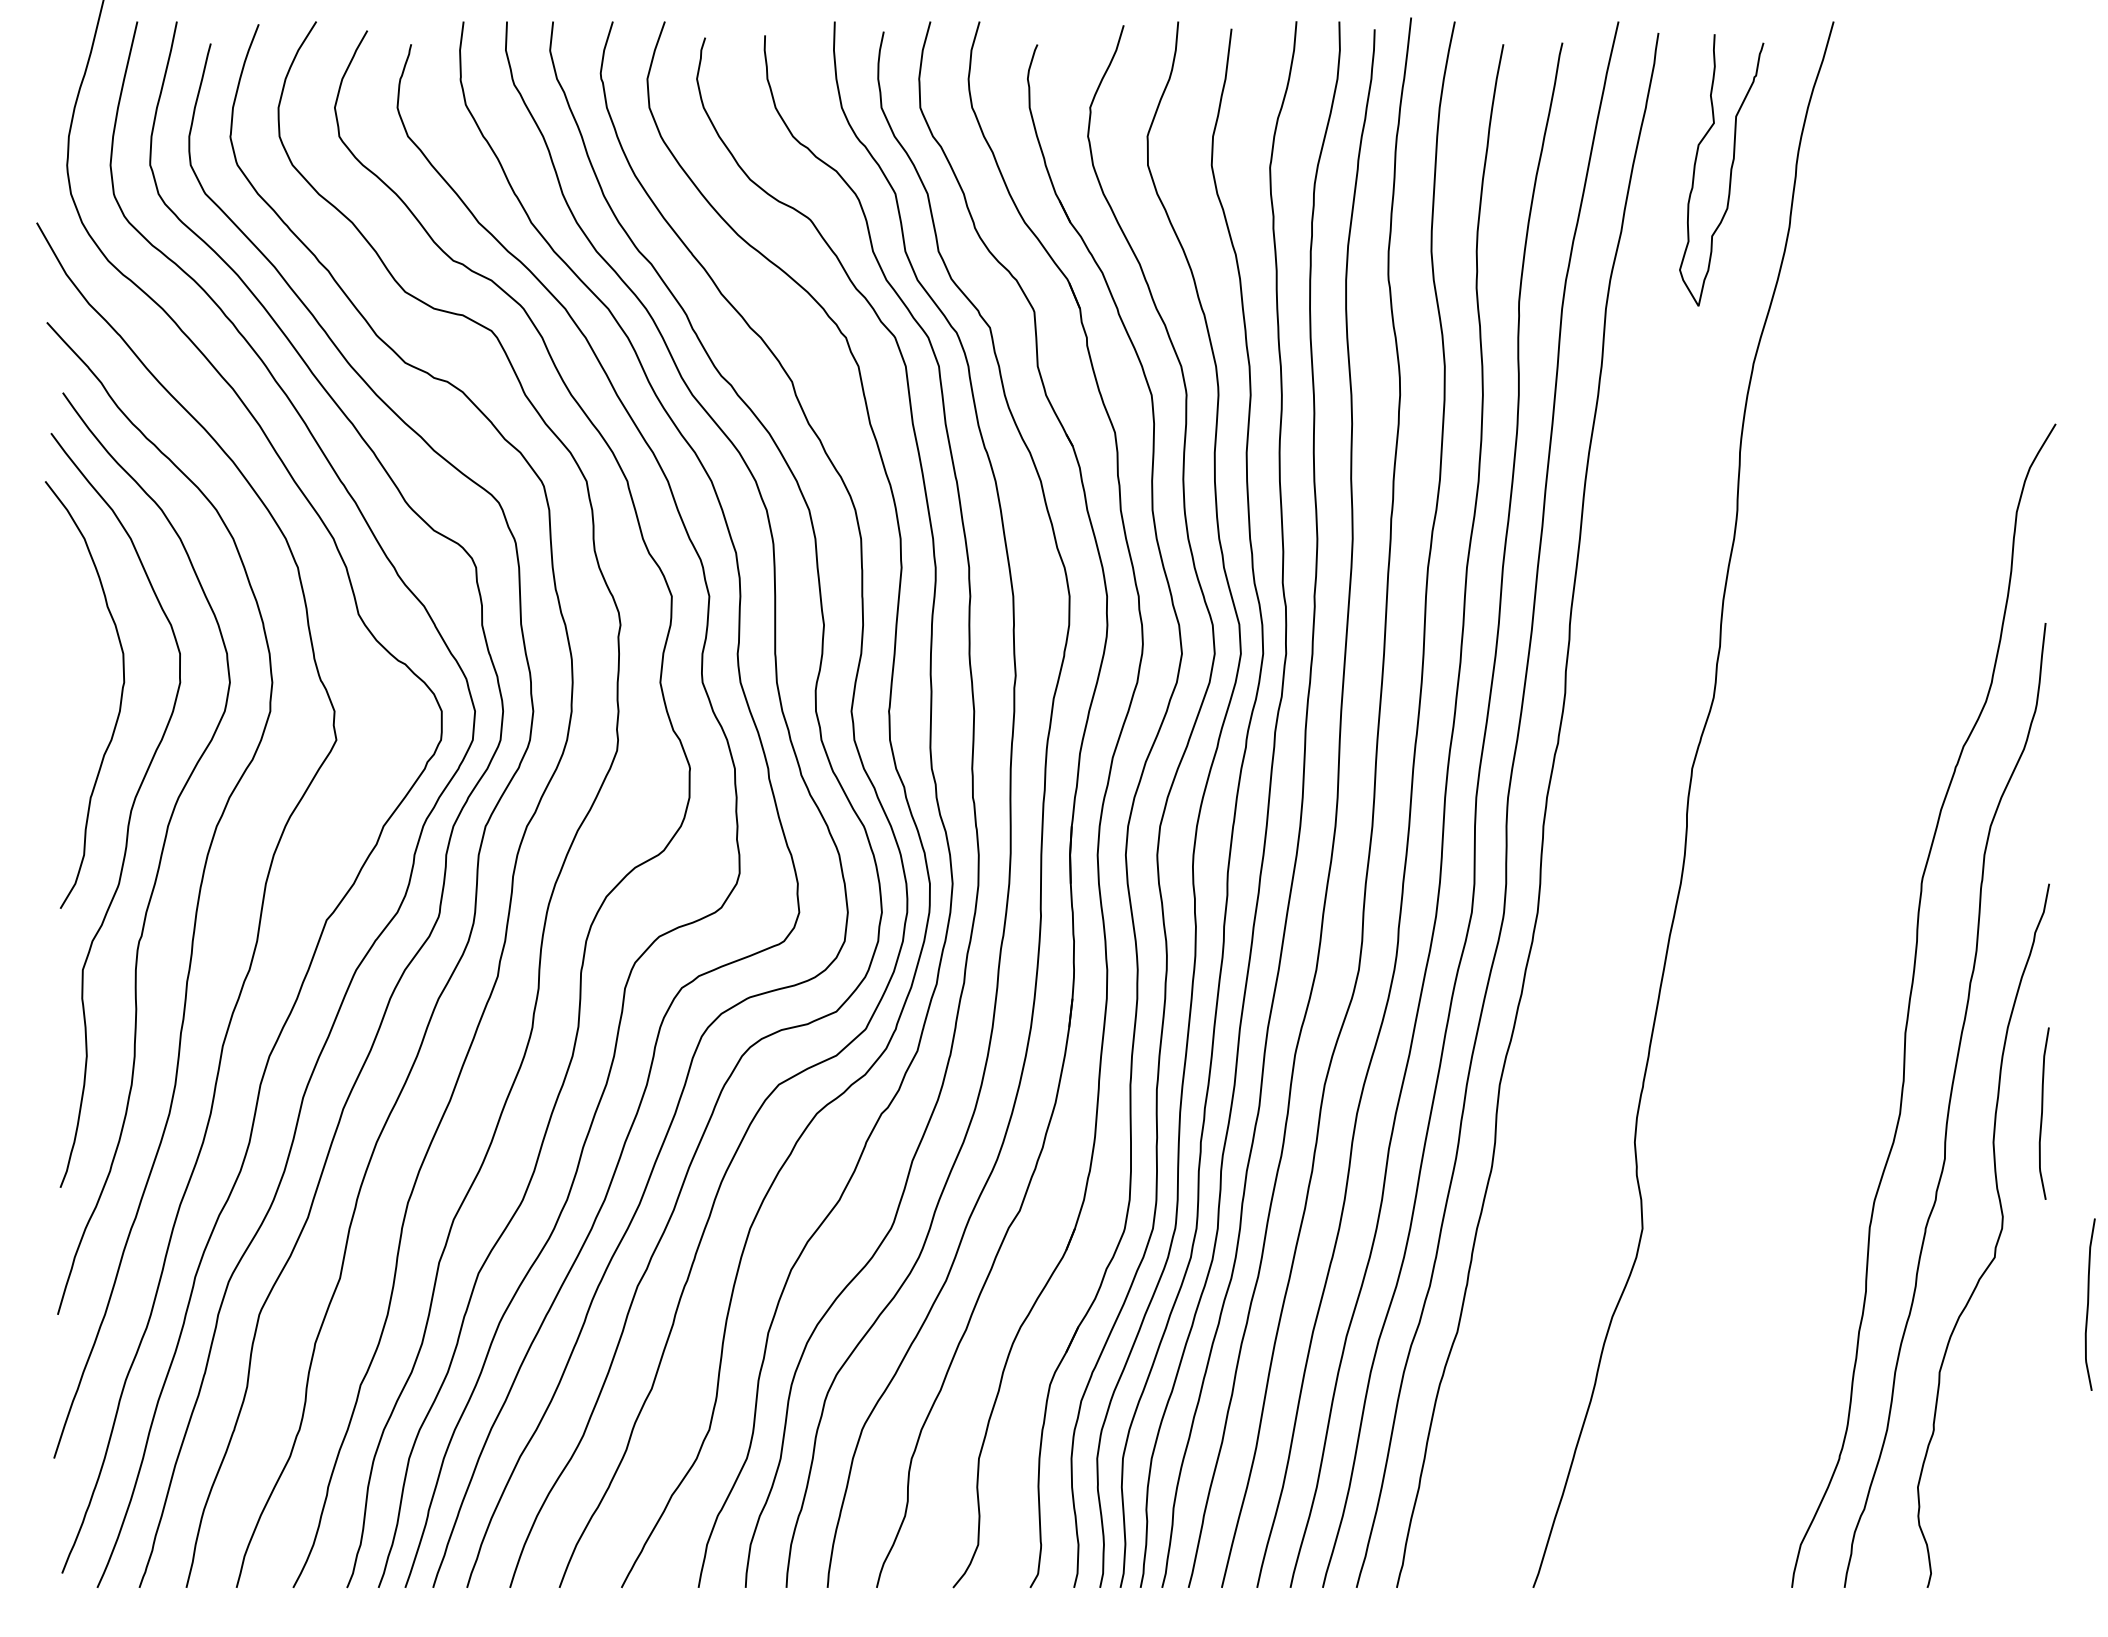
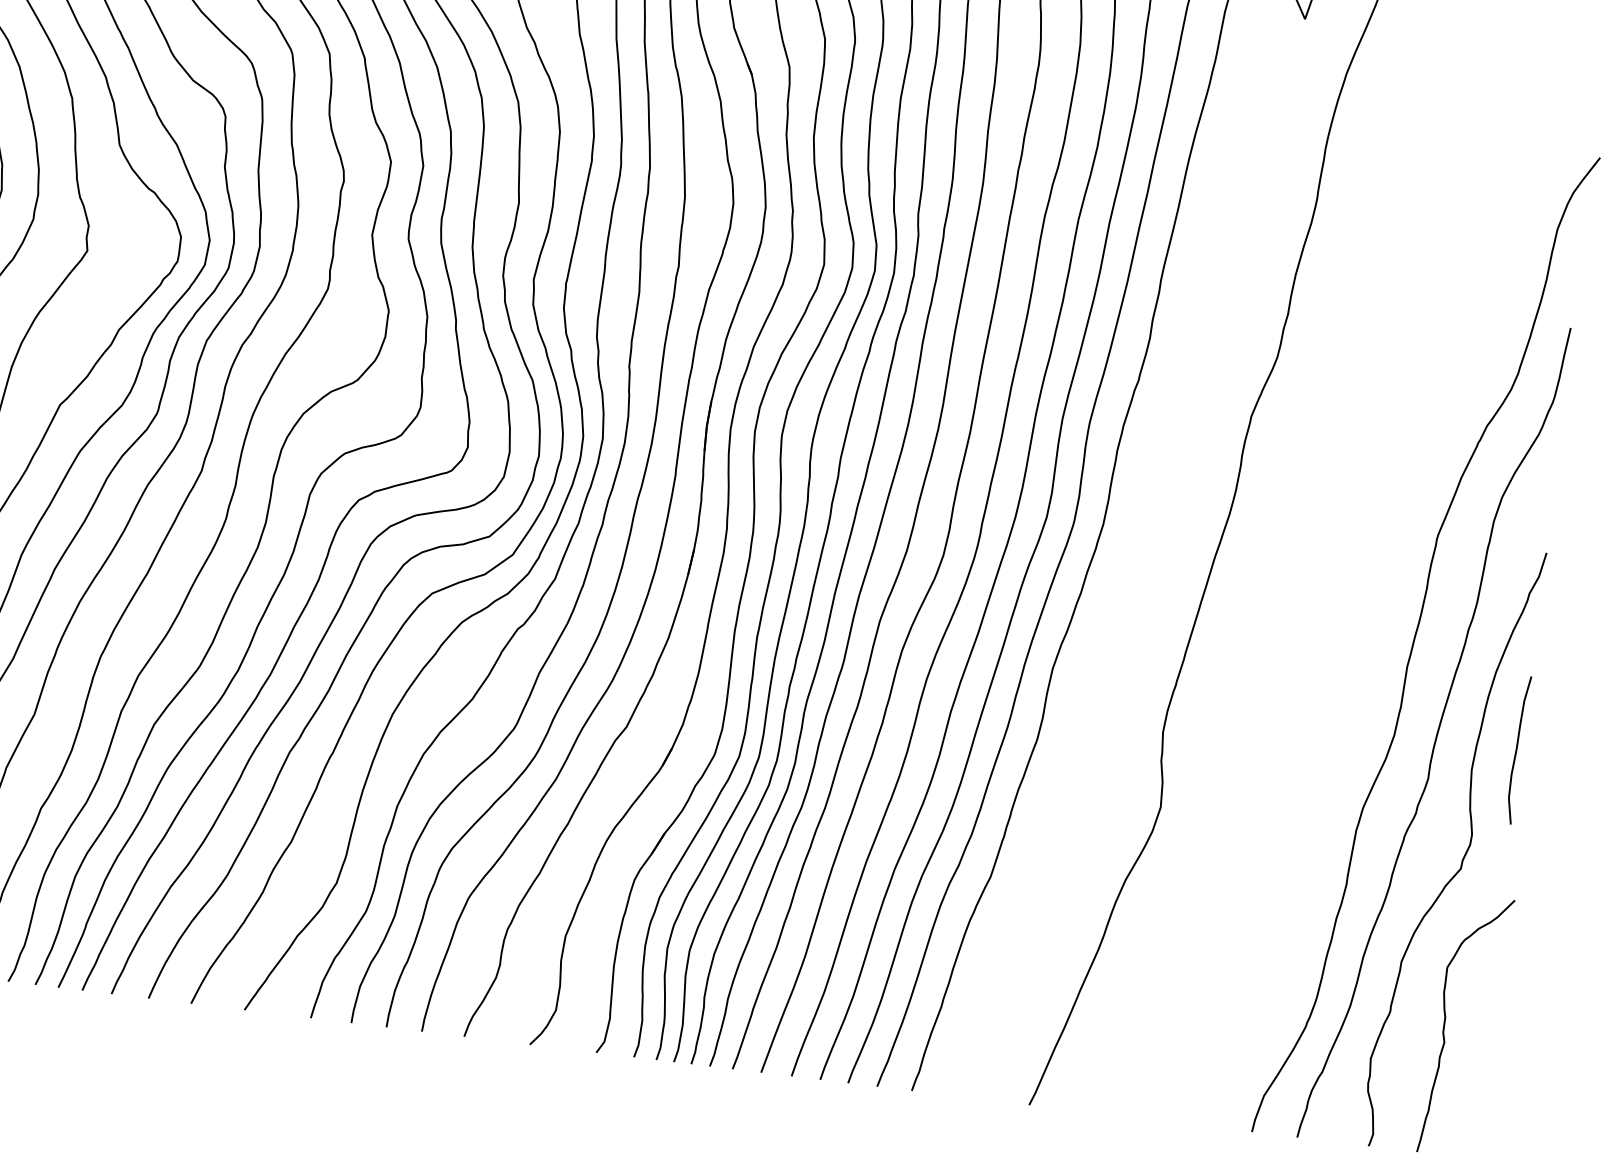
curve: (2088, 1304) -> (1536, 919), removed
curve: (1998, 1436) -> (1445, 1023), added

